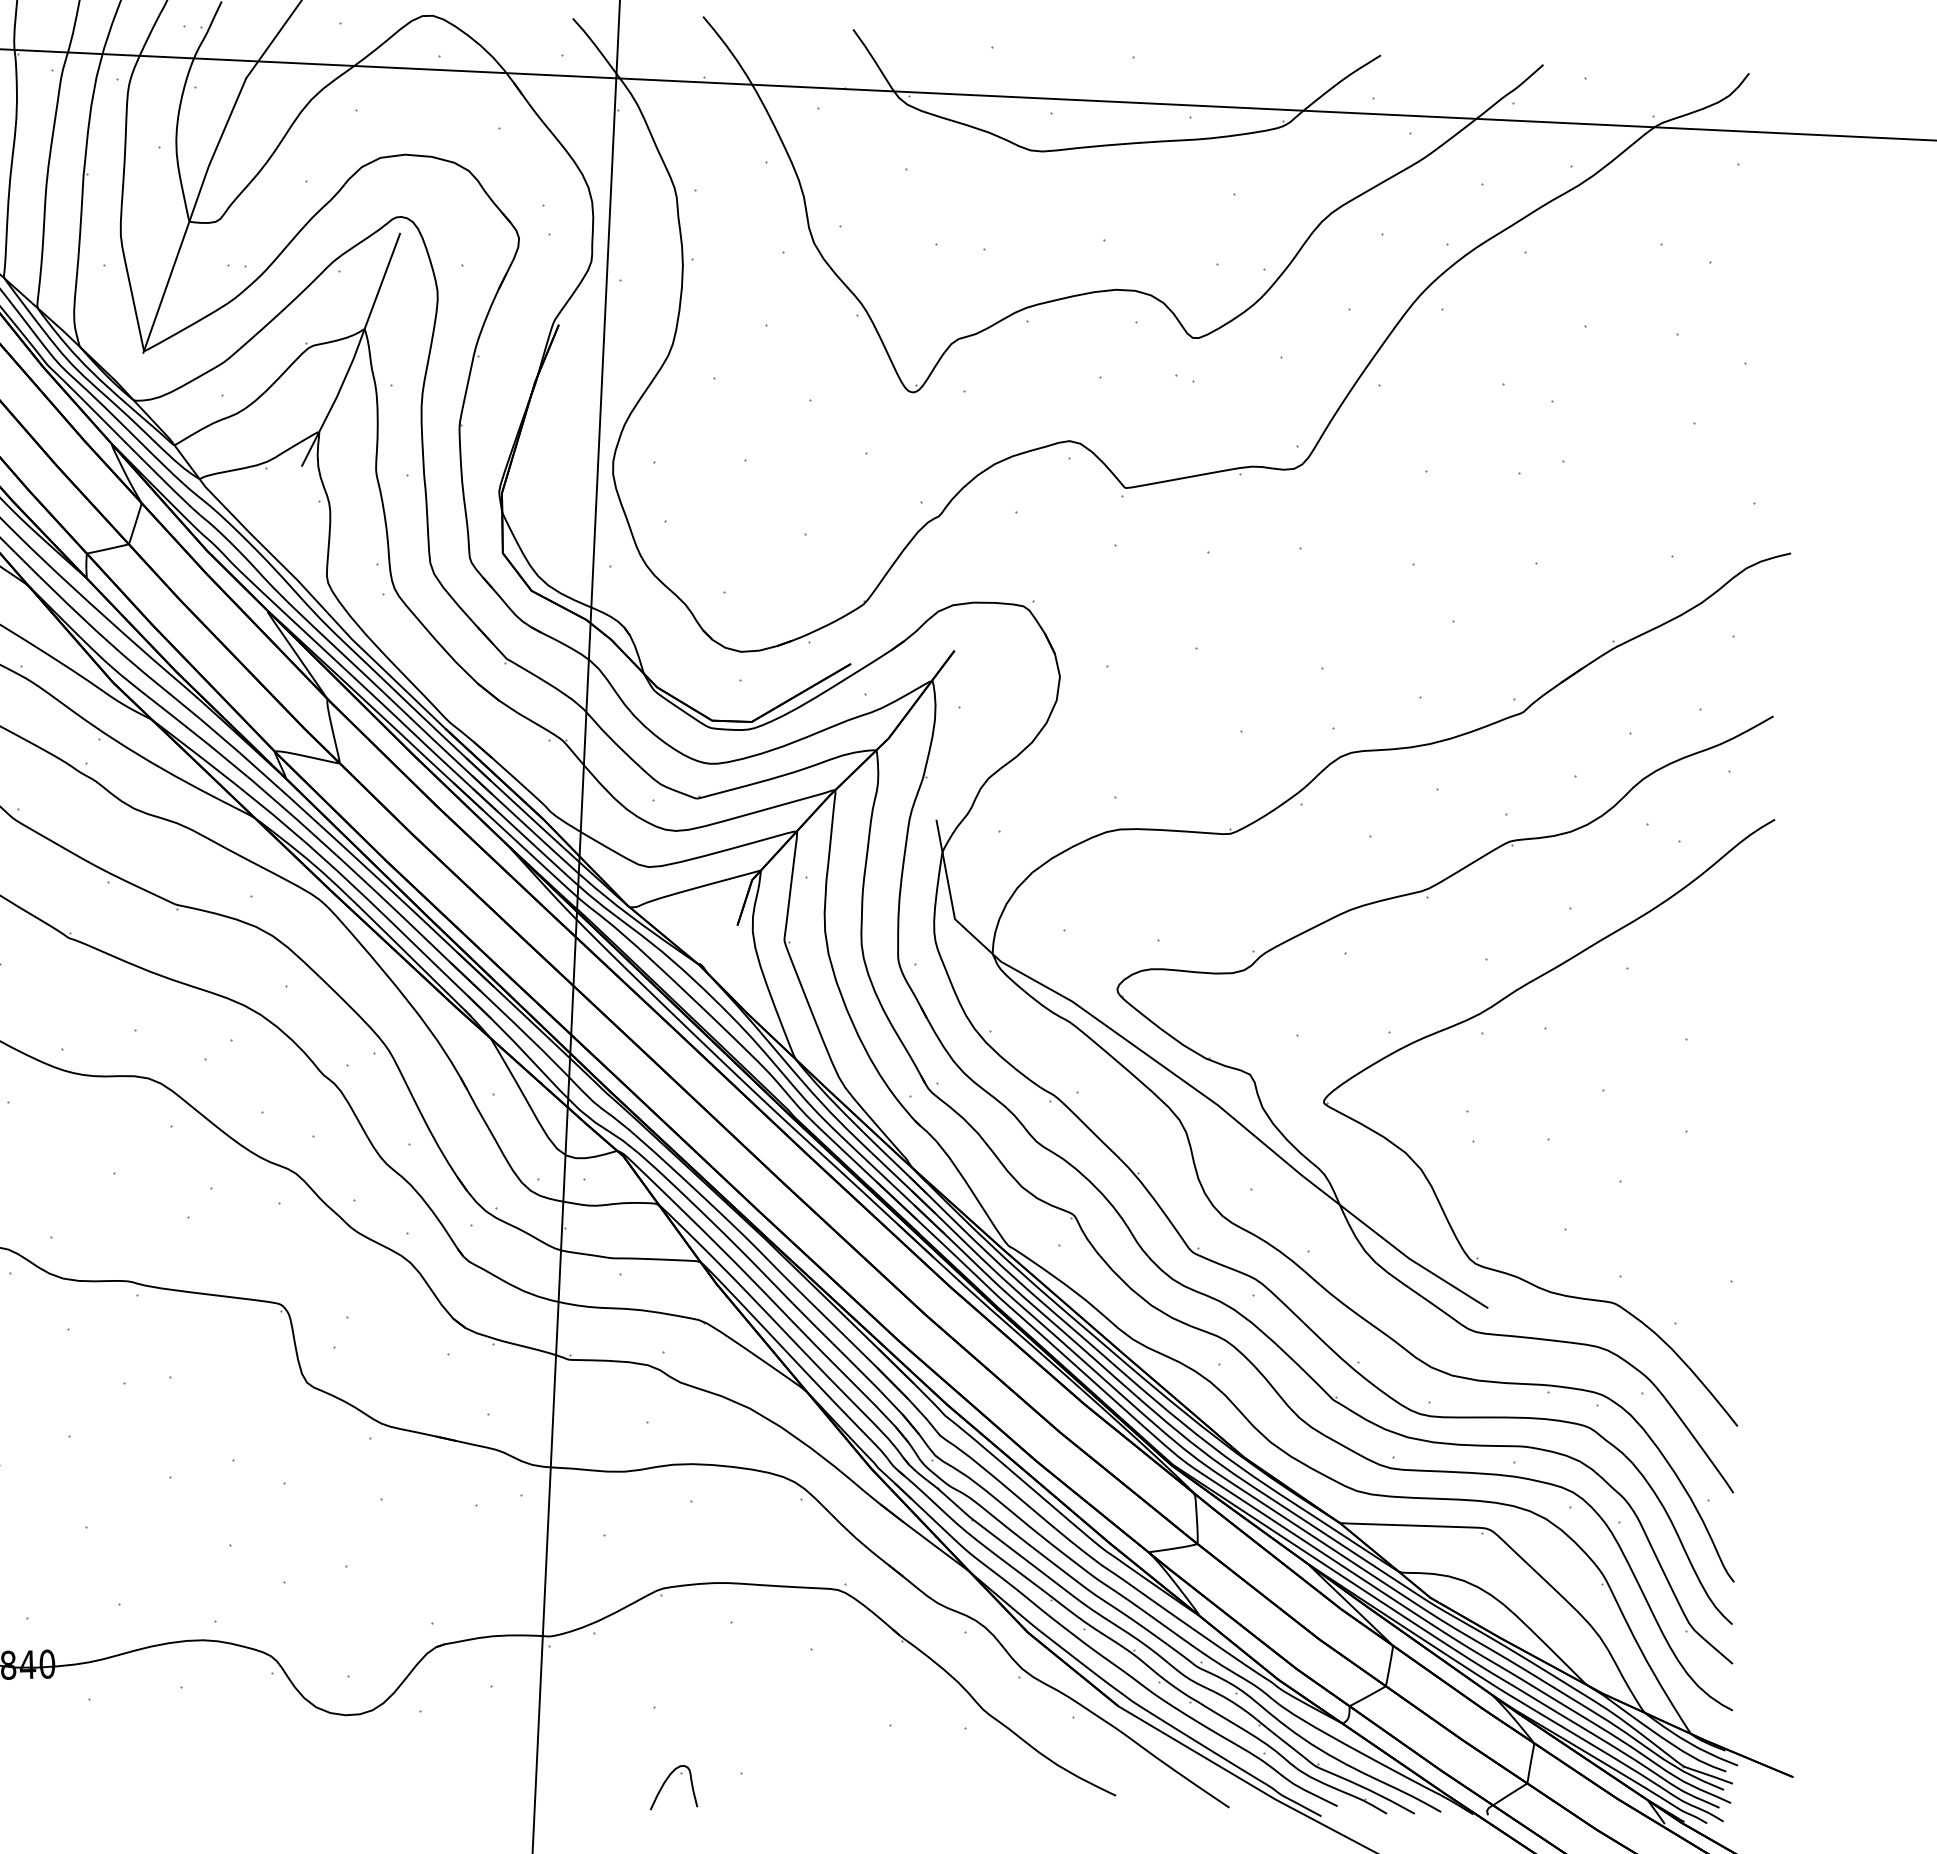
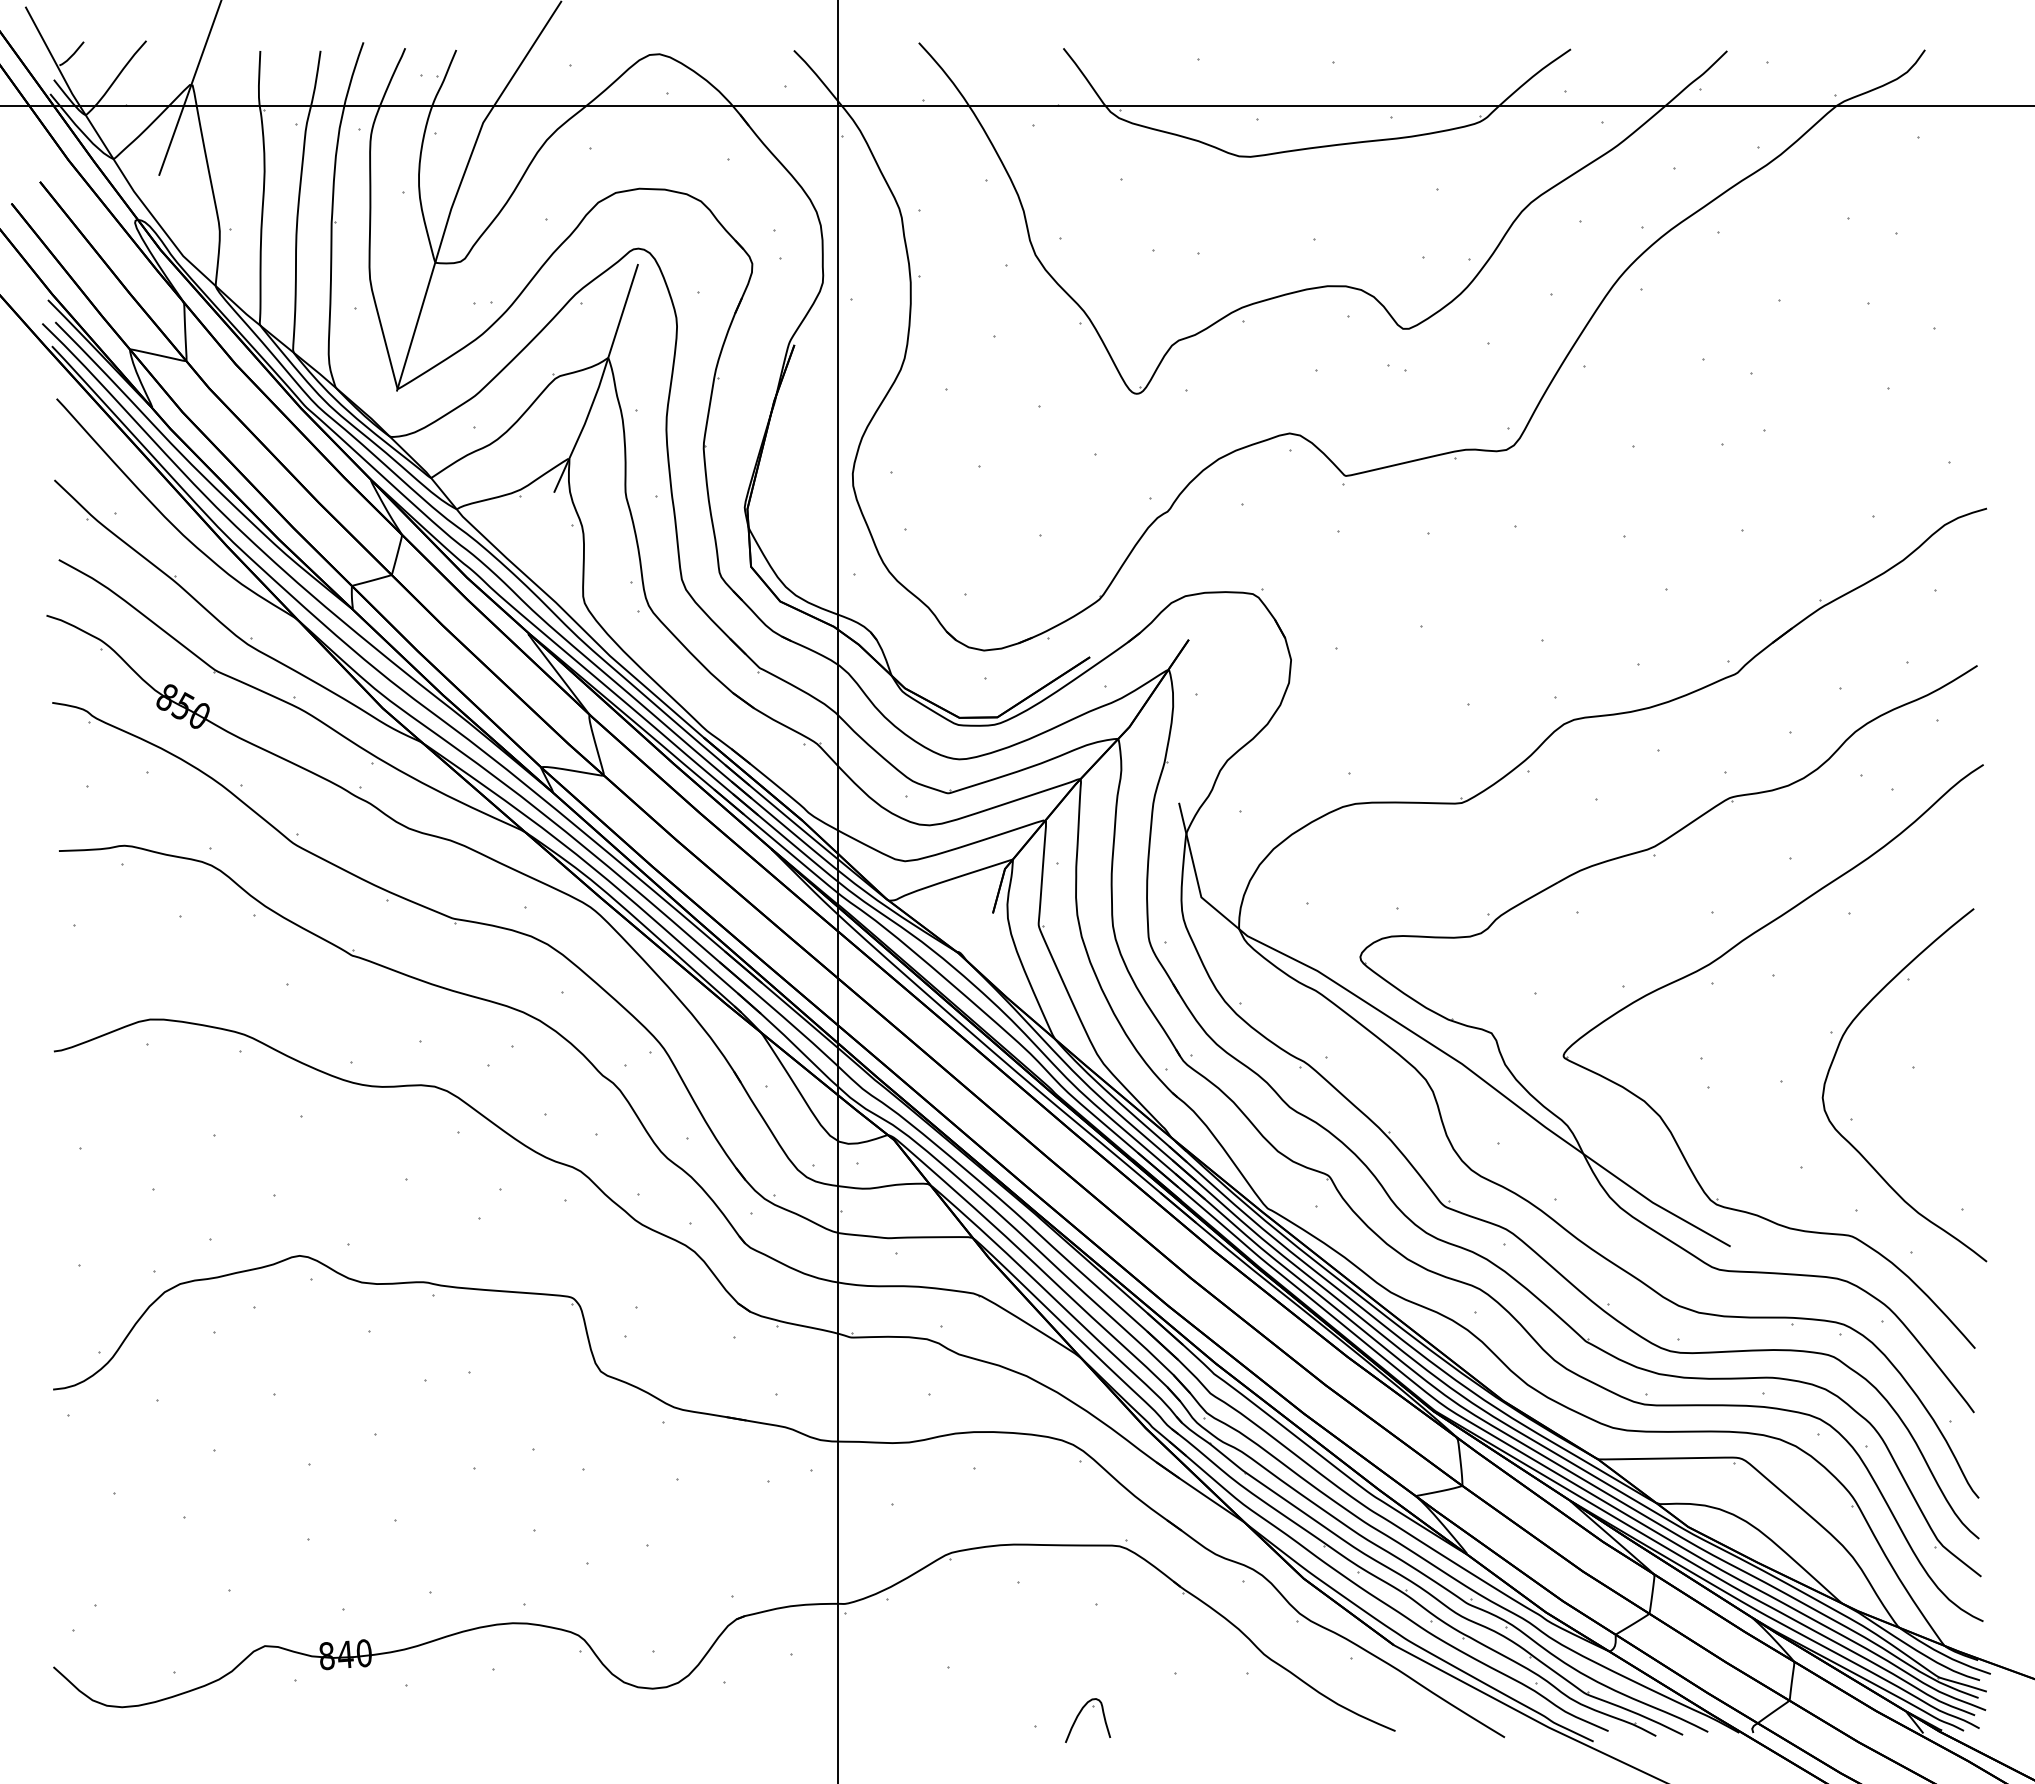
curve: (1604, 1121) -> (1833, 1062), added
part: (666, 1782) -> (1079, 1715), moved

